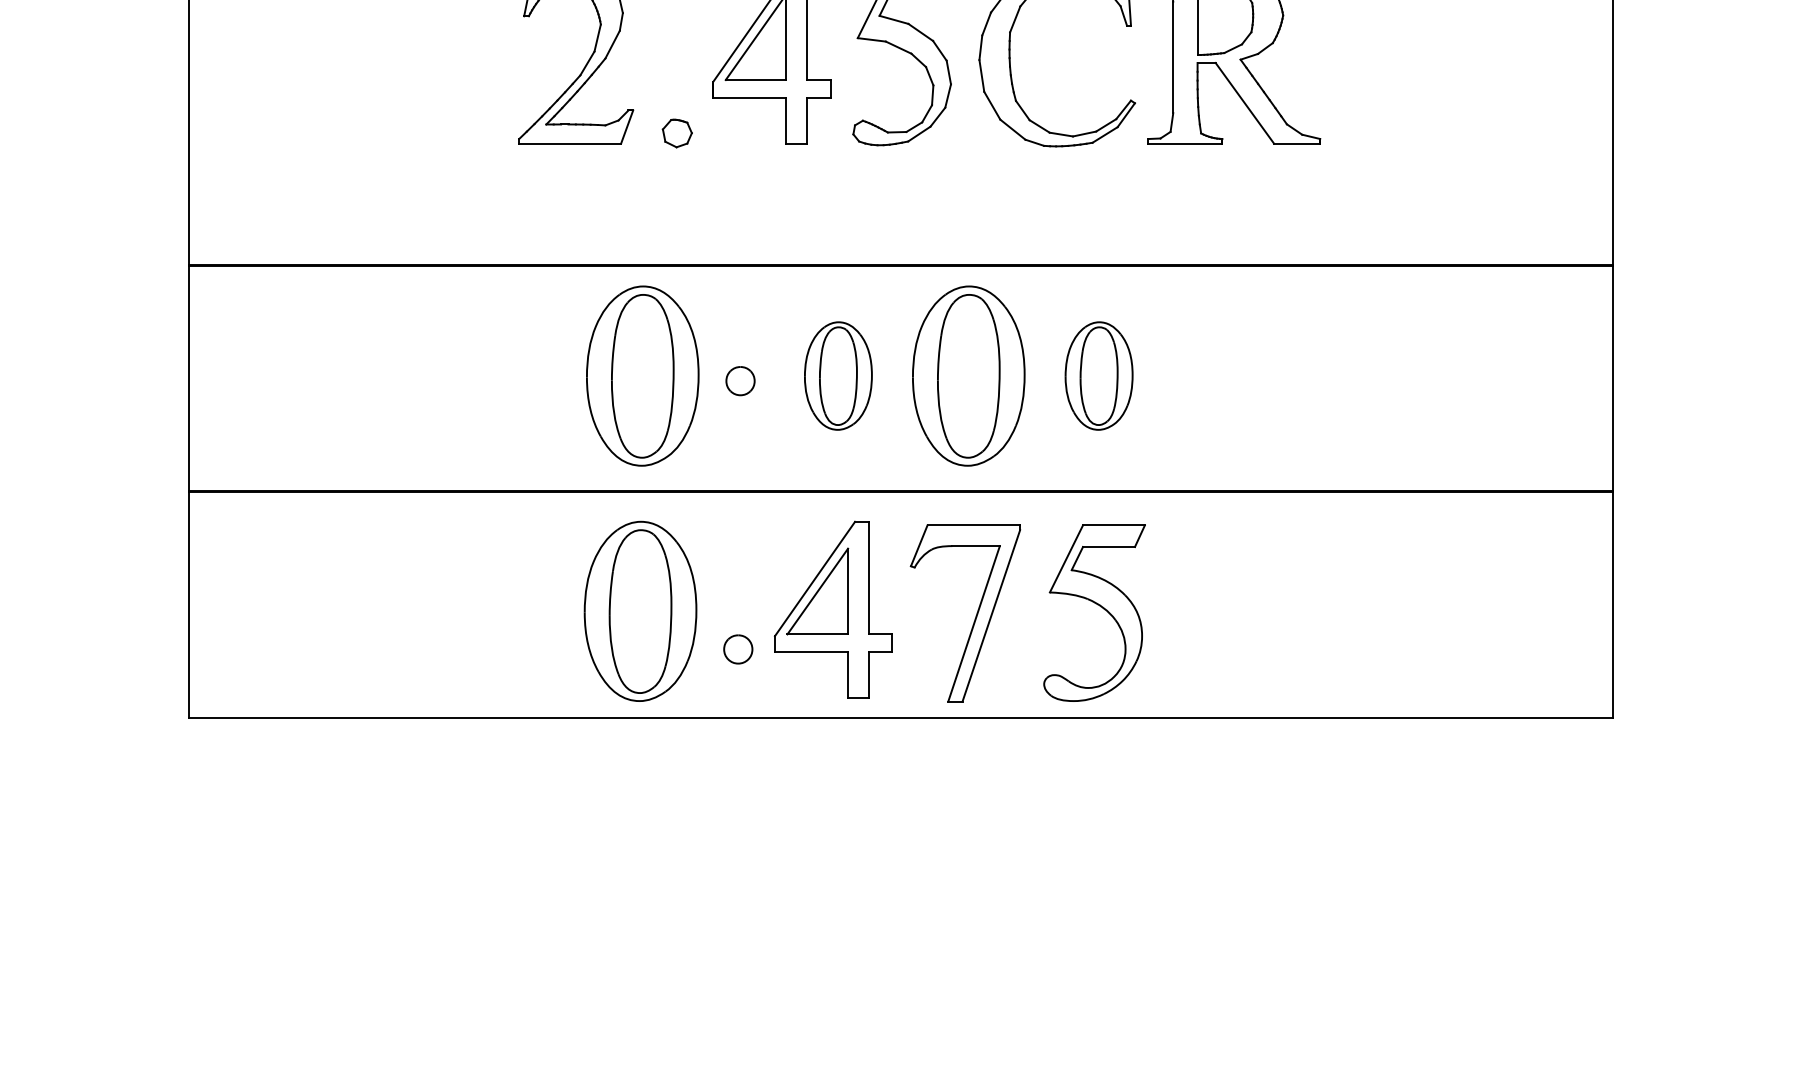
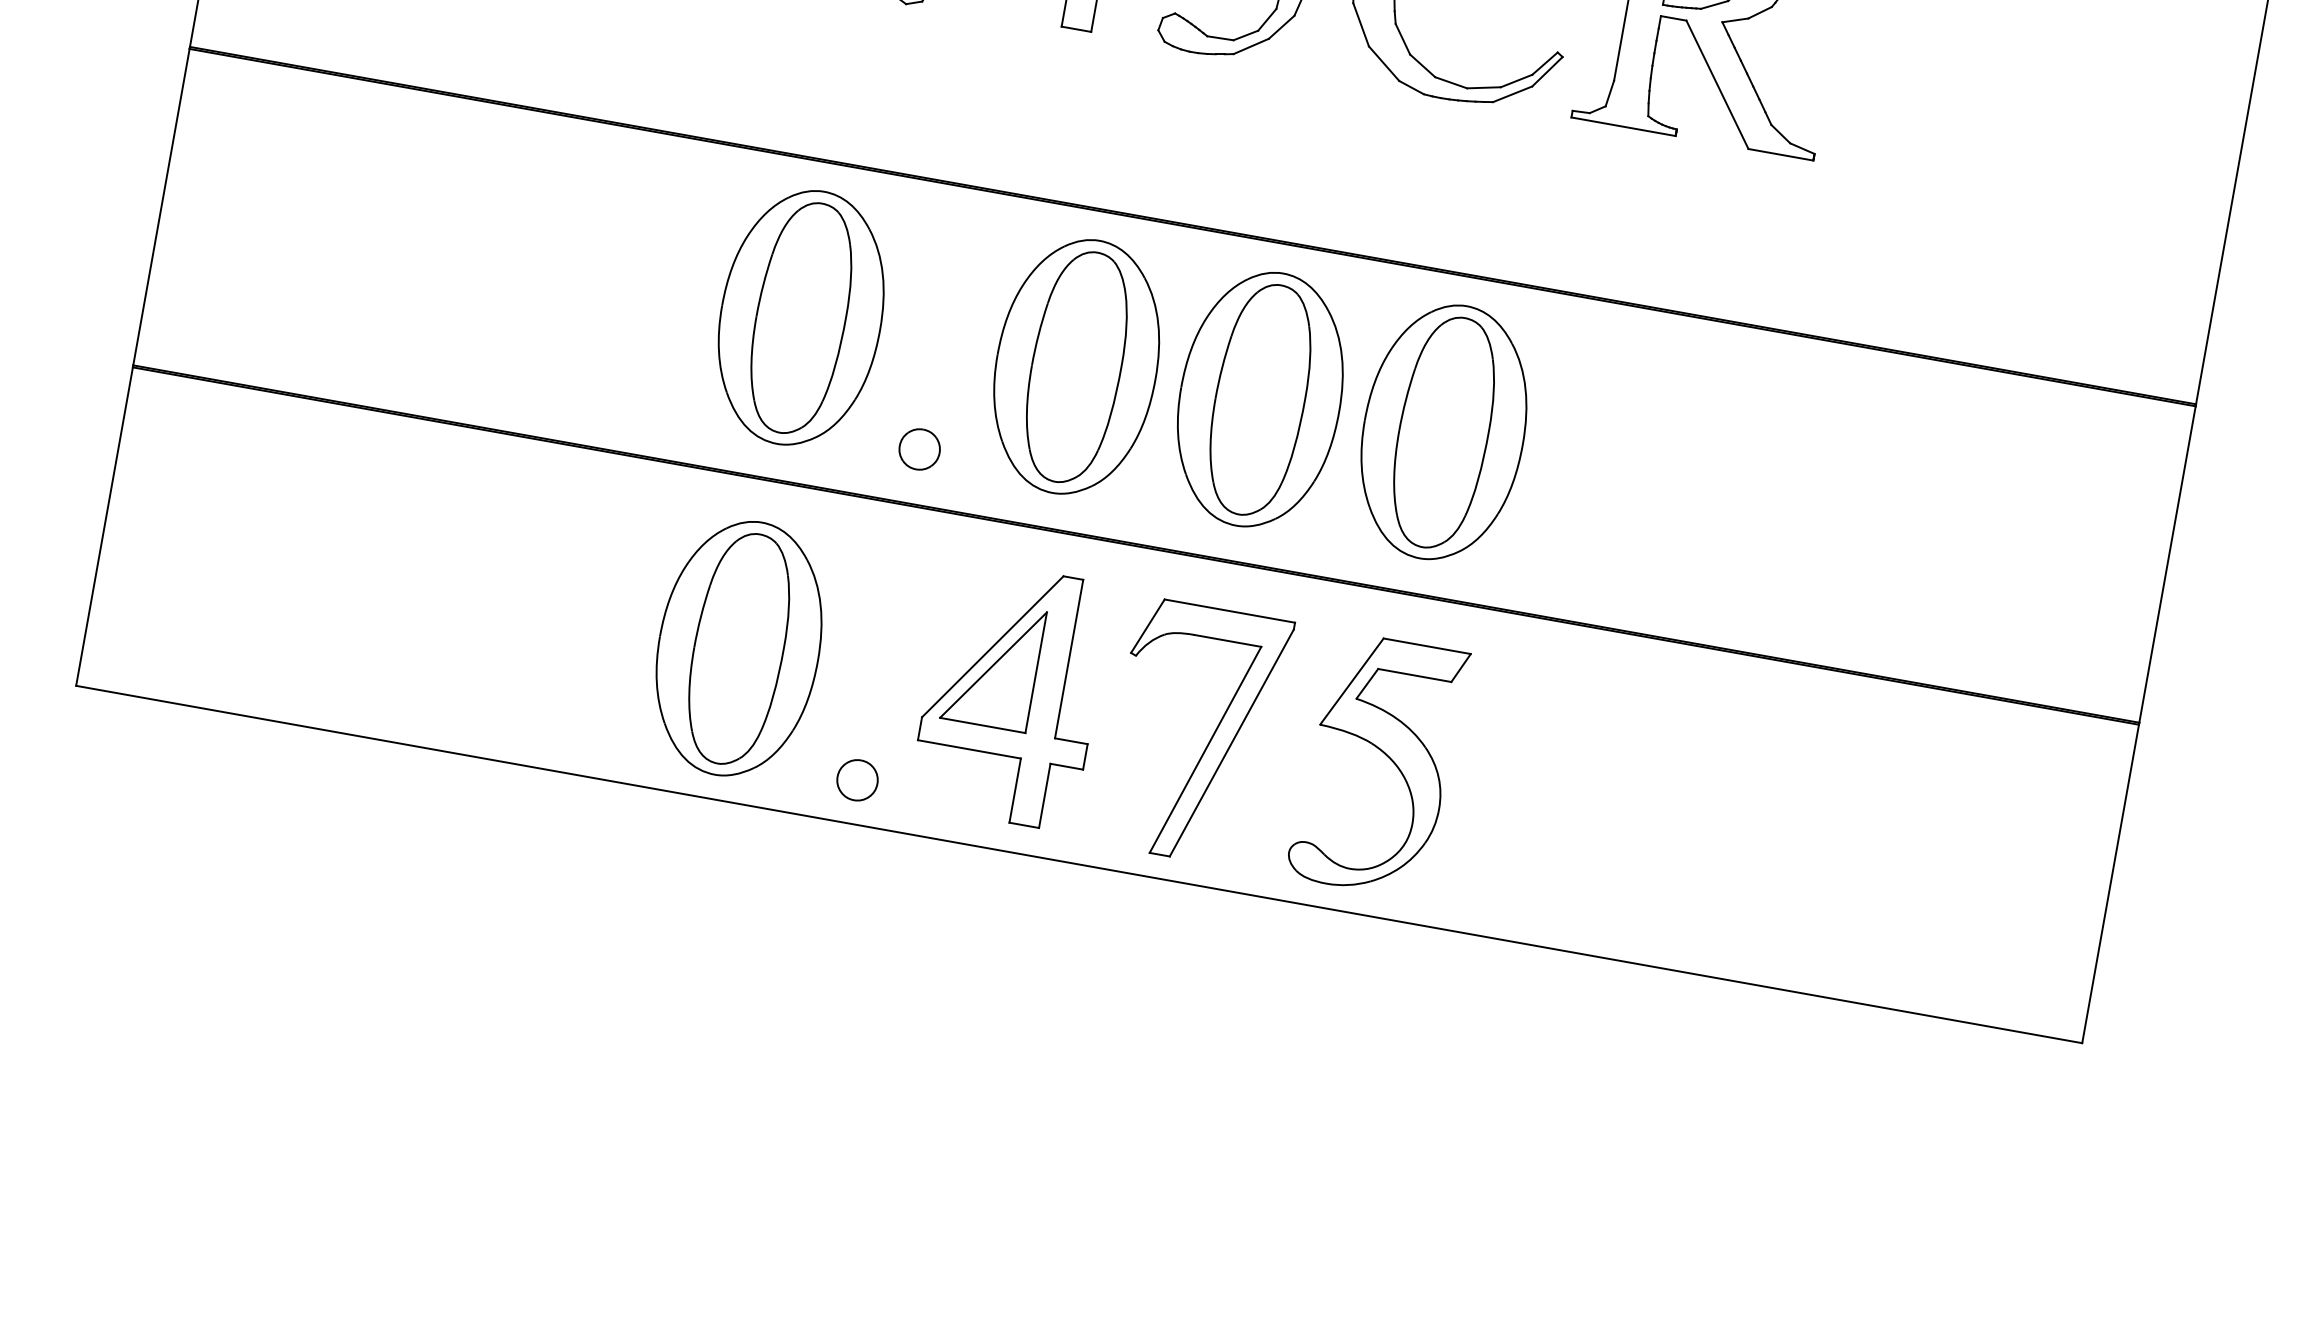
part: (838, 375) -> (1076, 366), size x1.67
part: (1098, 375) -> (1443, 431), size x1.67
part: (740, 381) -> (919, 449), moved
part: (738, 649) -> (857, 780), moved

